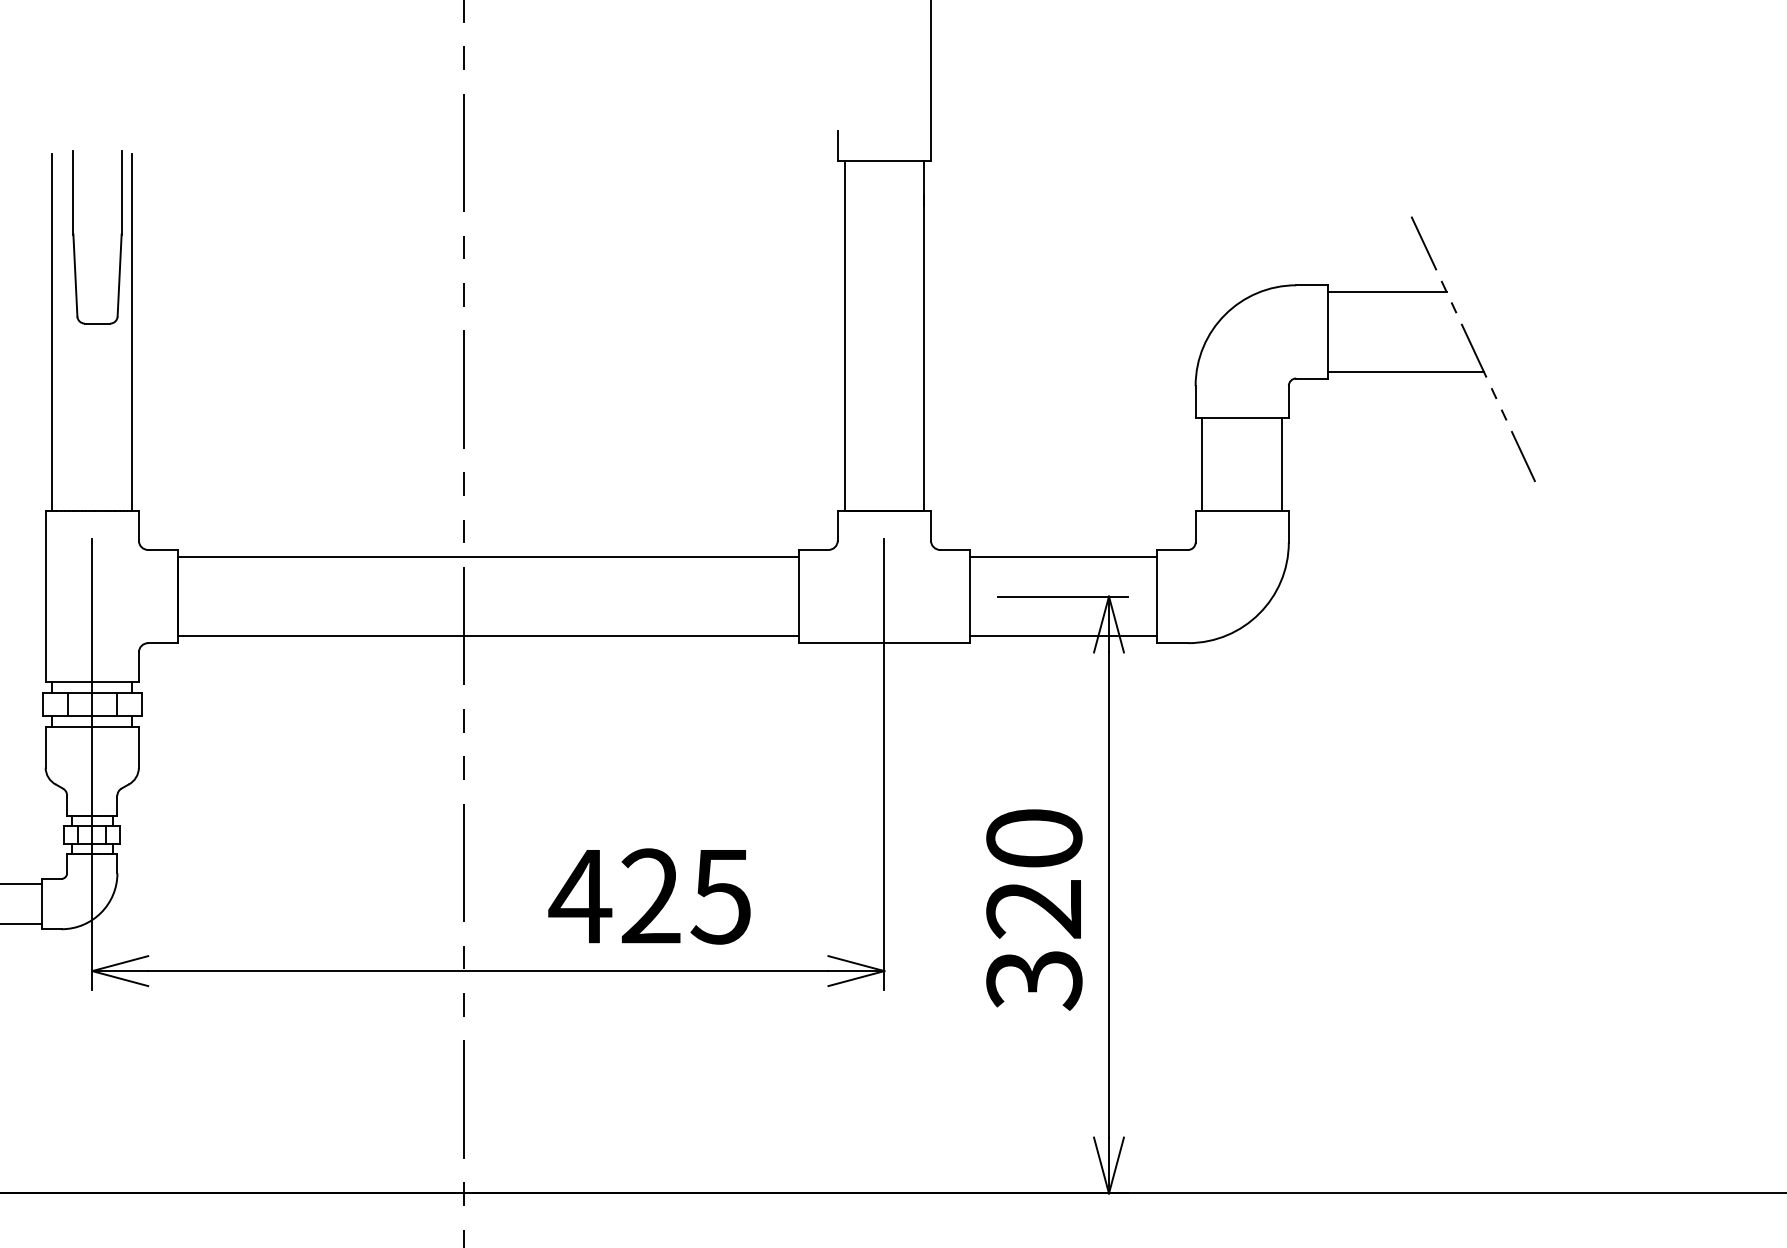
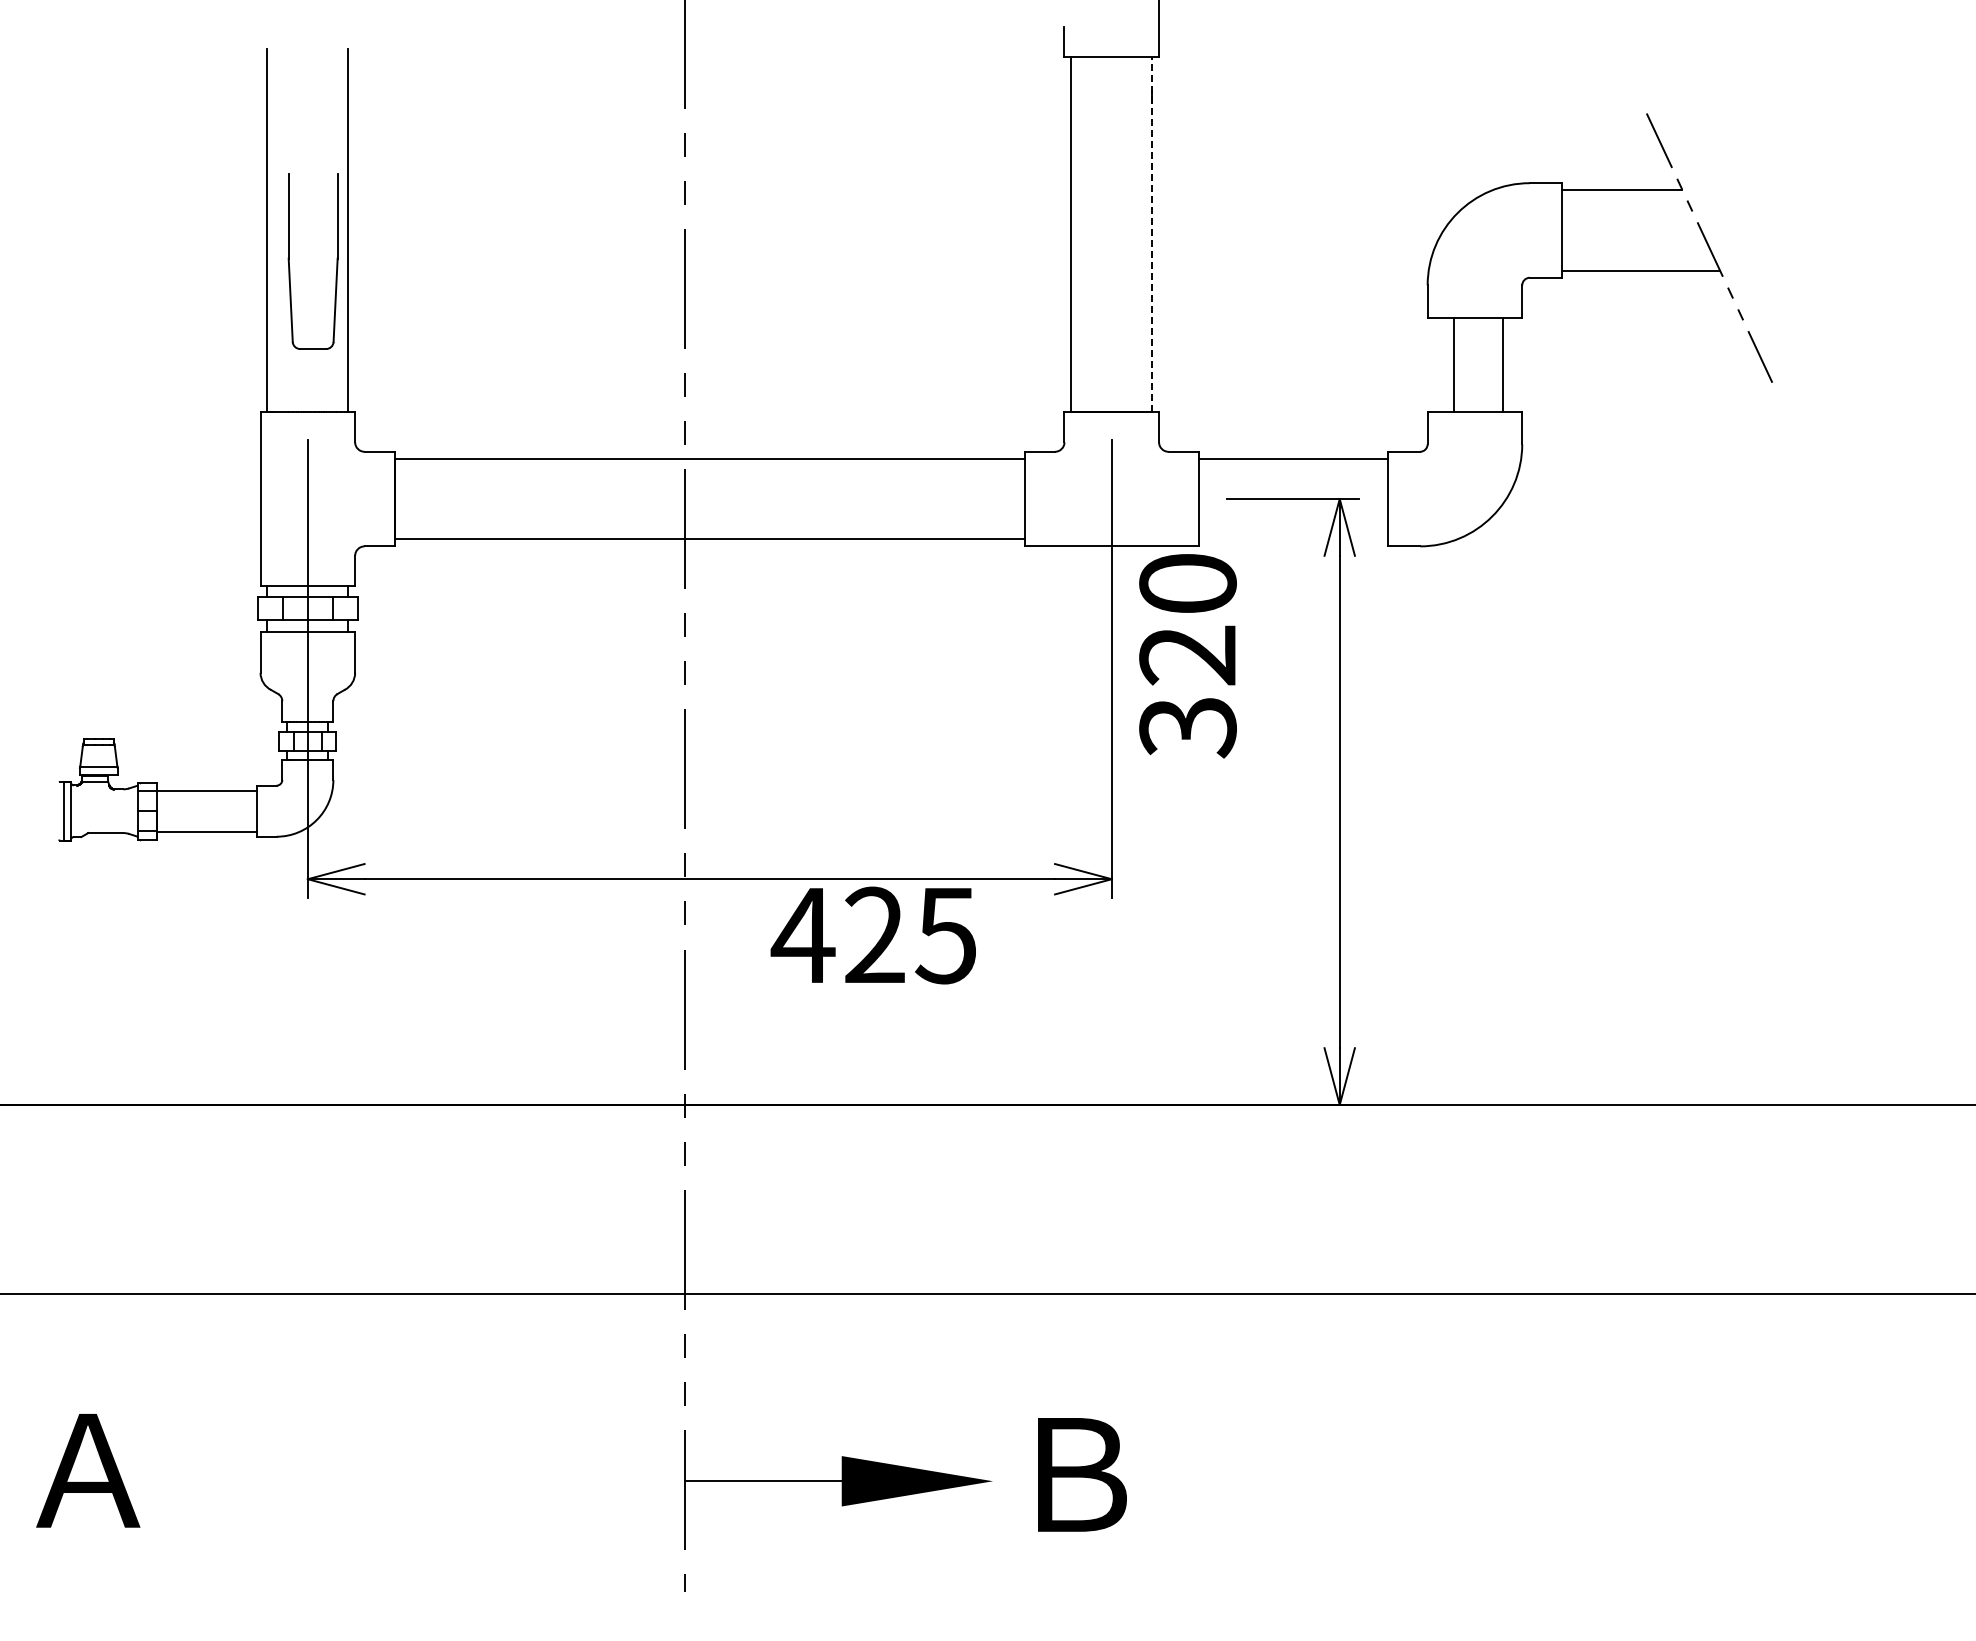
part: (74, 237) -> (289, 261), moved
line: (924, 335) -> (1152, 234), solid -> dashed
line: (1202, 463) -> (1502, 364), moved
line: (1282, 463) -> (1454, 364), moved
line: (1062, 636) -> (1292, 539), removed
text: (648, 896) -> (872, 935), moved
text: (1033, 910) -> (1187, 656), moved

